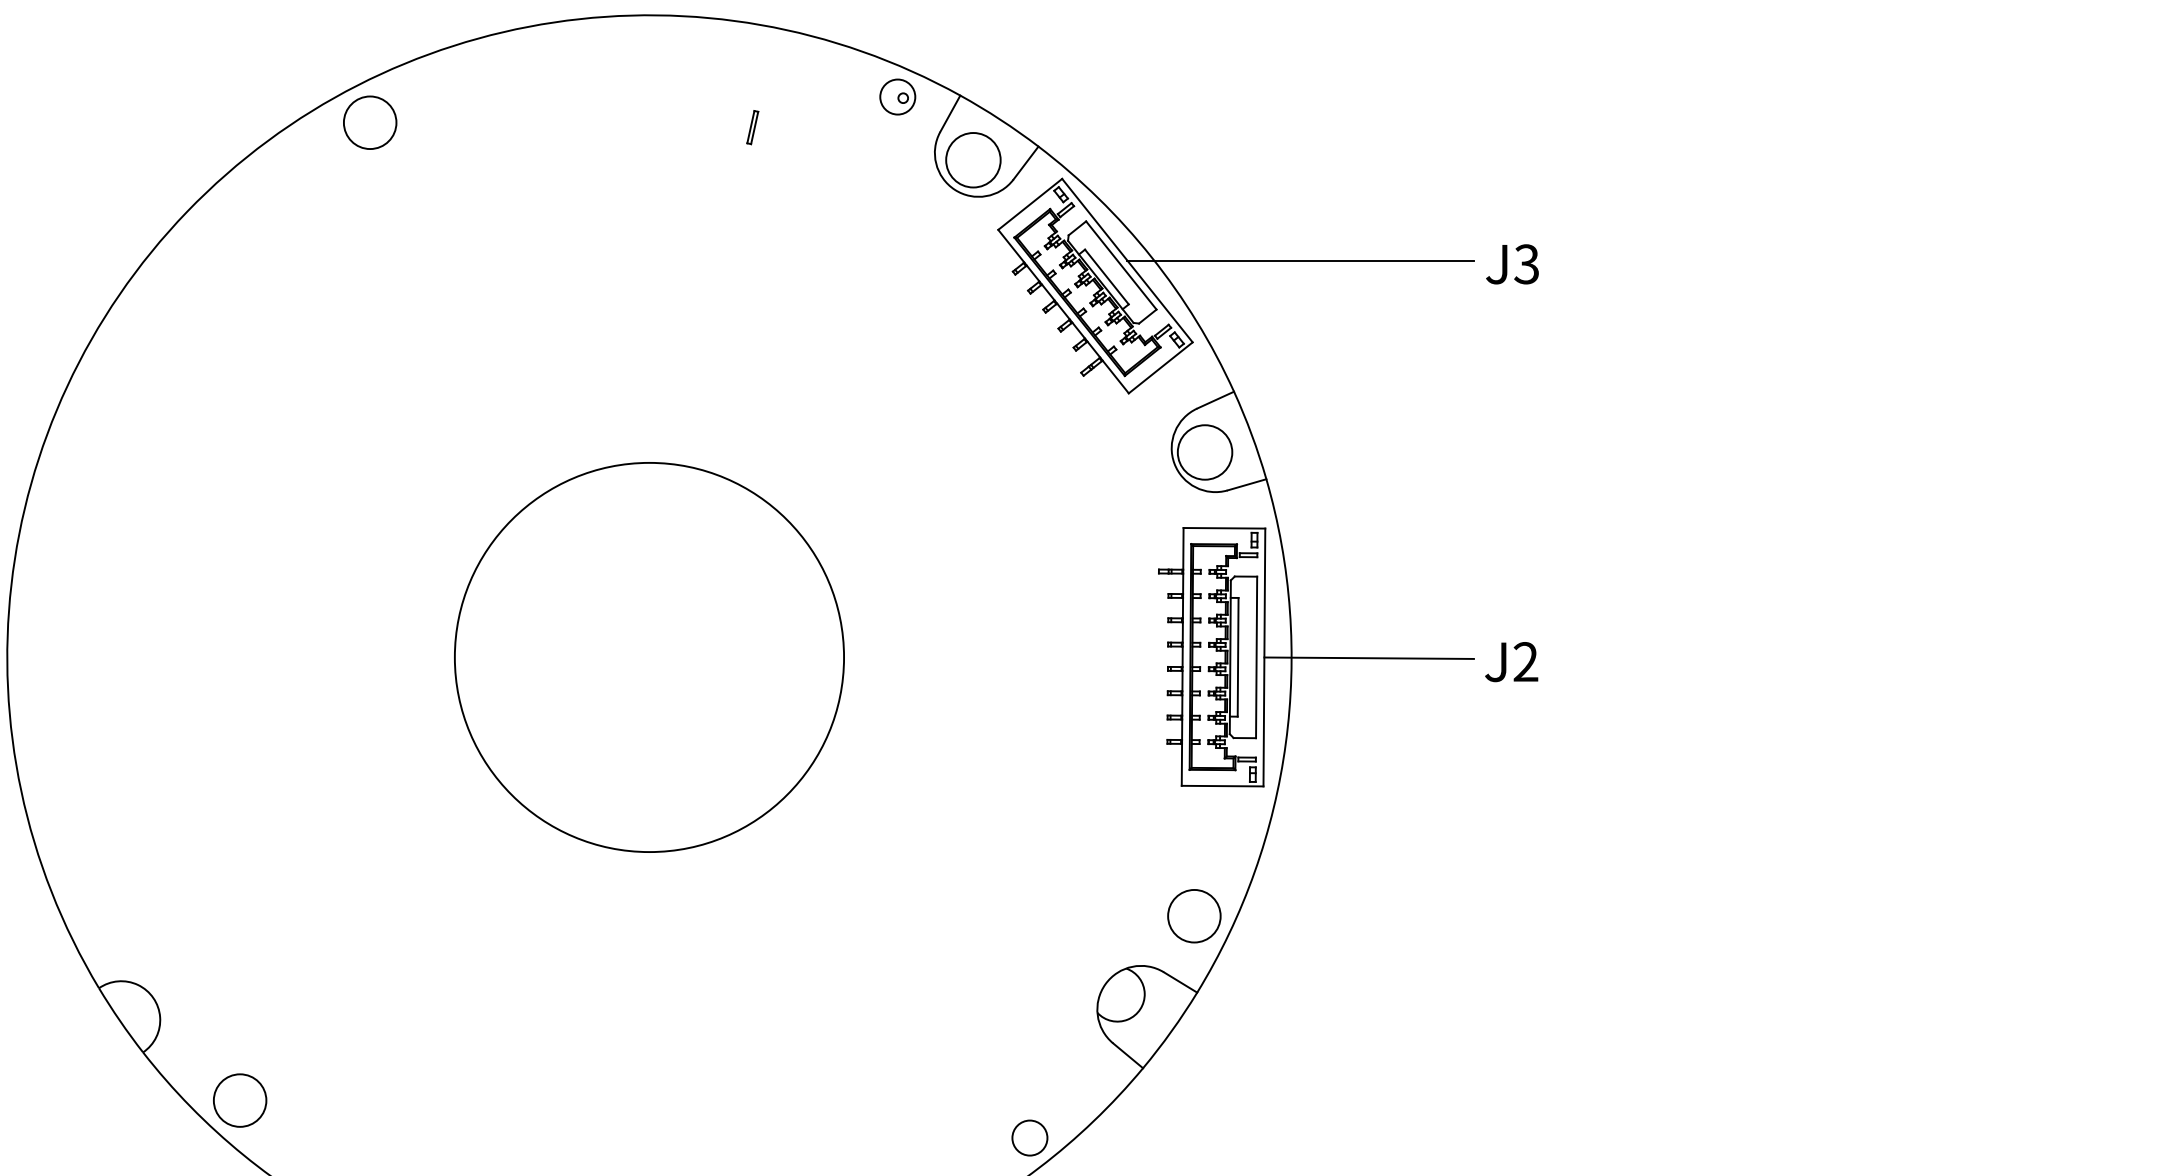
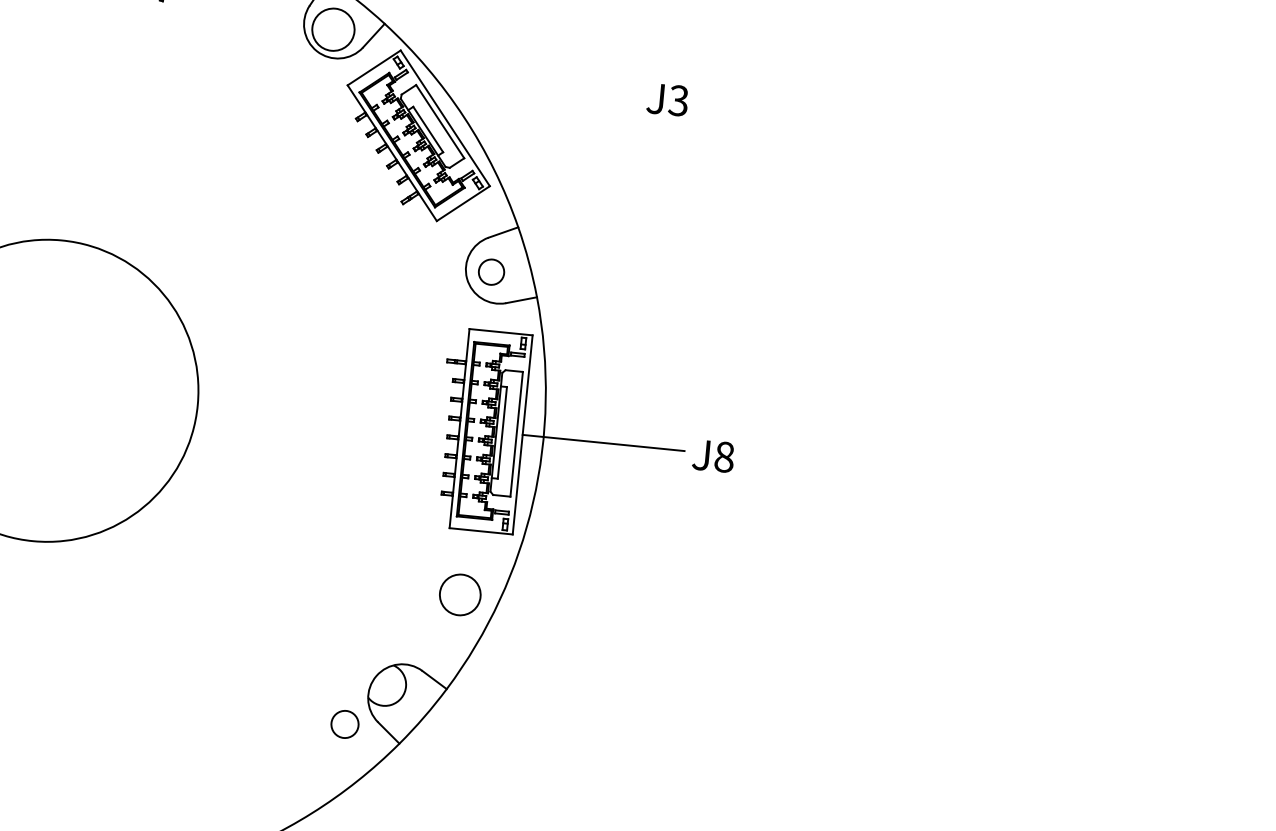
line: (1300, 260) -> (579, 130), removed
text: (1512, 264) -> (667, 99), moved
circle: (1204, 452) -> (491, 272), size x0.6
text: (1525, 662) -> (724, 457), J2 -> J8
circle: (1194, 916) -> (460, 595), moved
circle: (1029, 1137) -> (344, 723), moved

